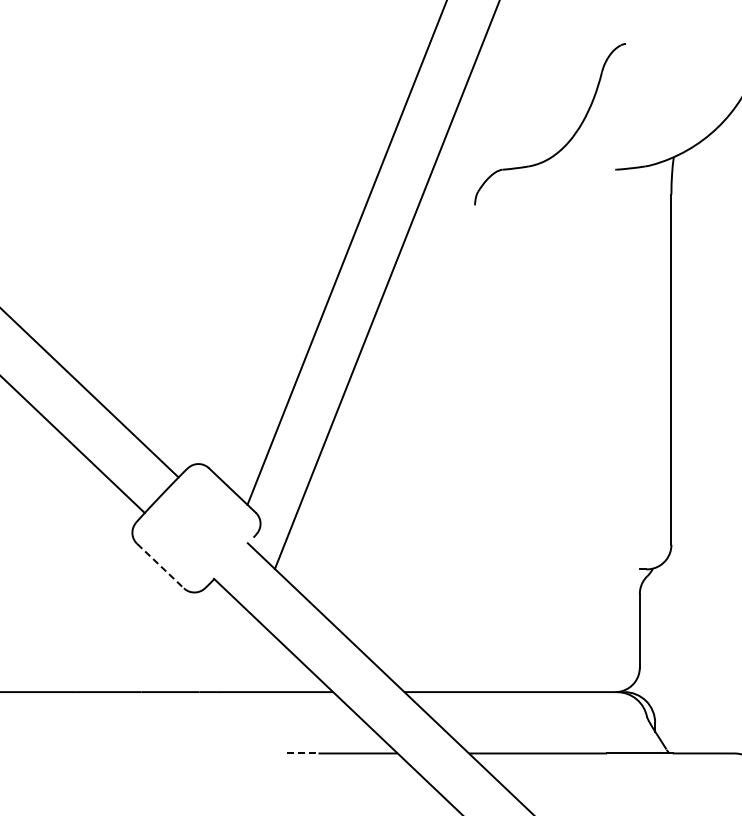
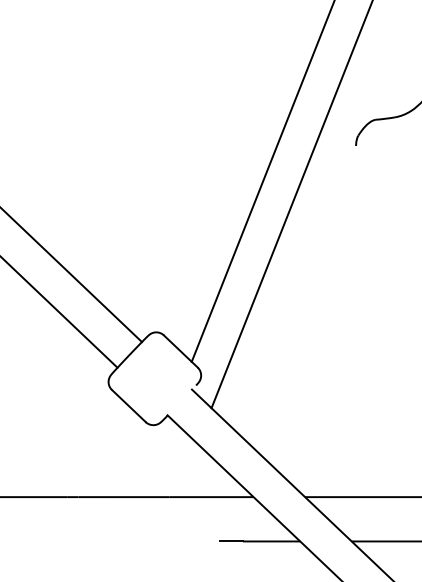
line: (160, 566) -> (128, 406), dashed -> solid
line: (302, 753) -> (231, 541), dashed -> solid

